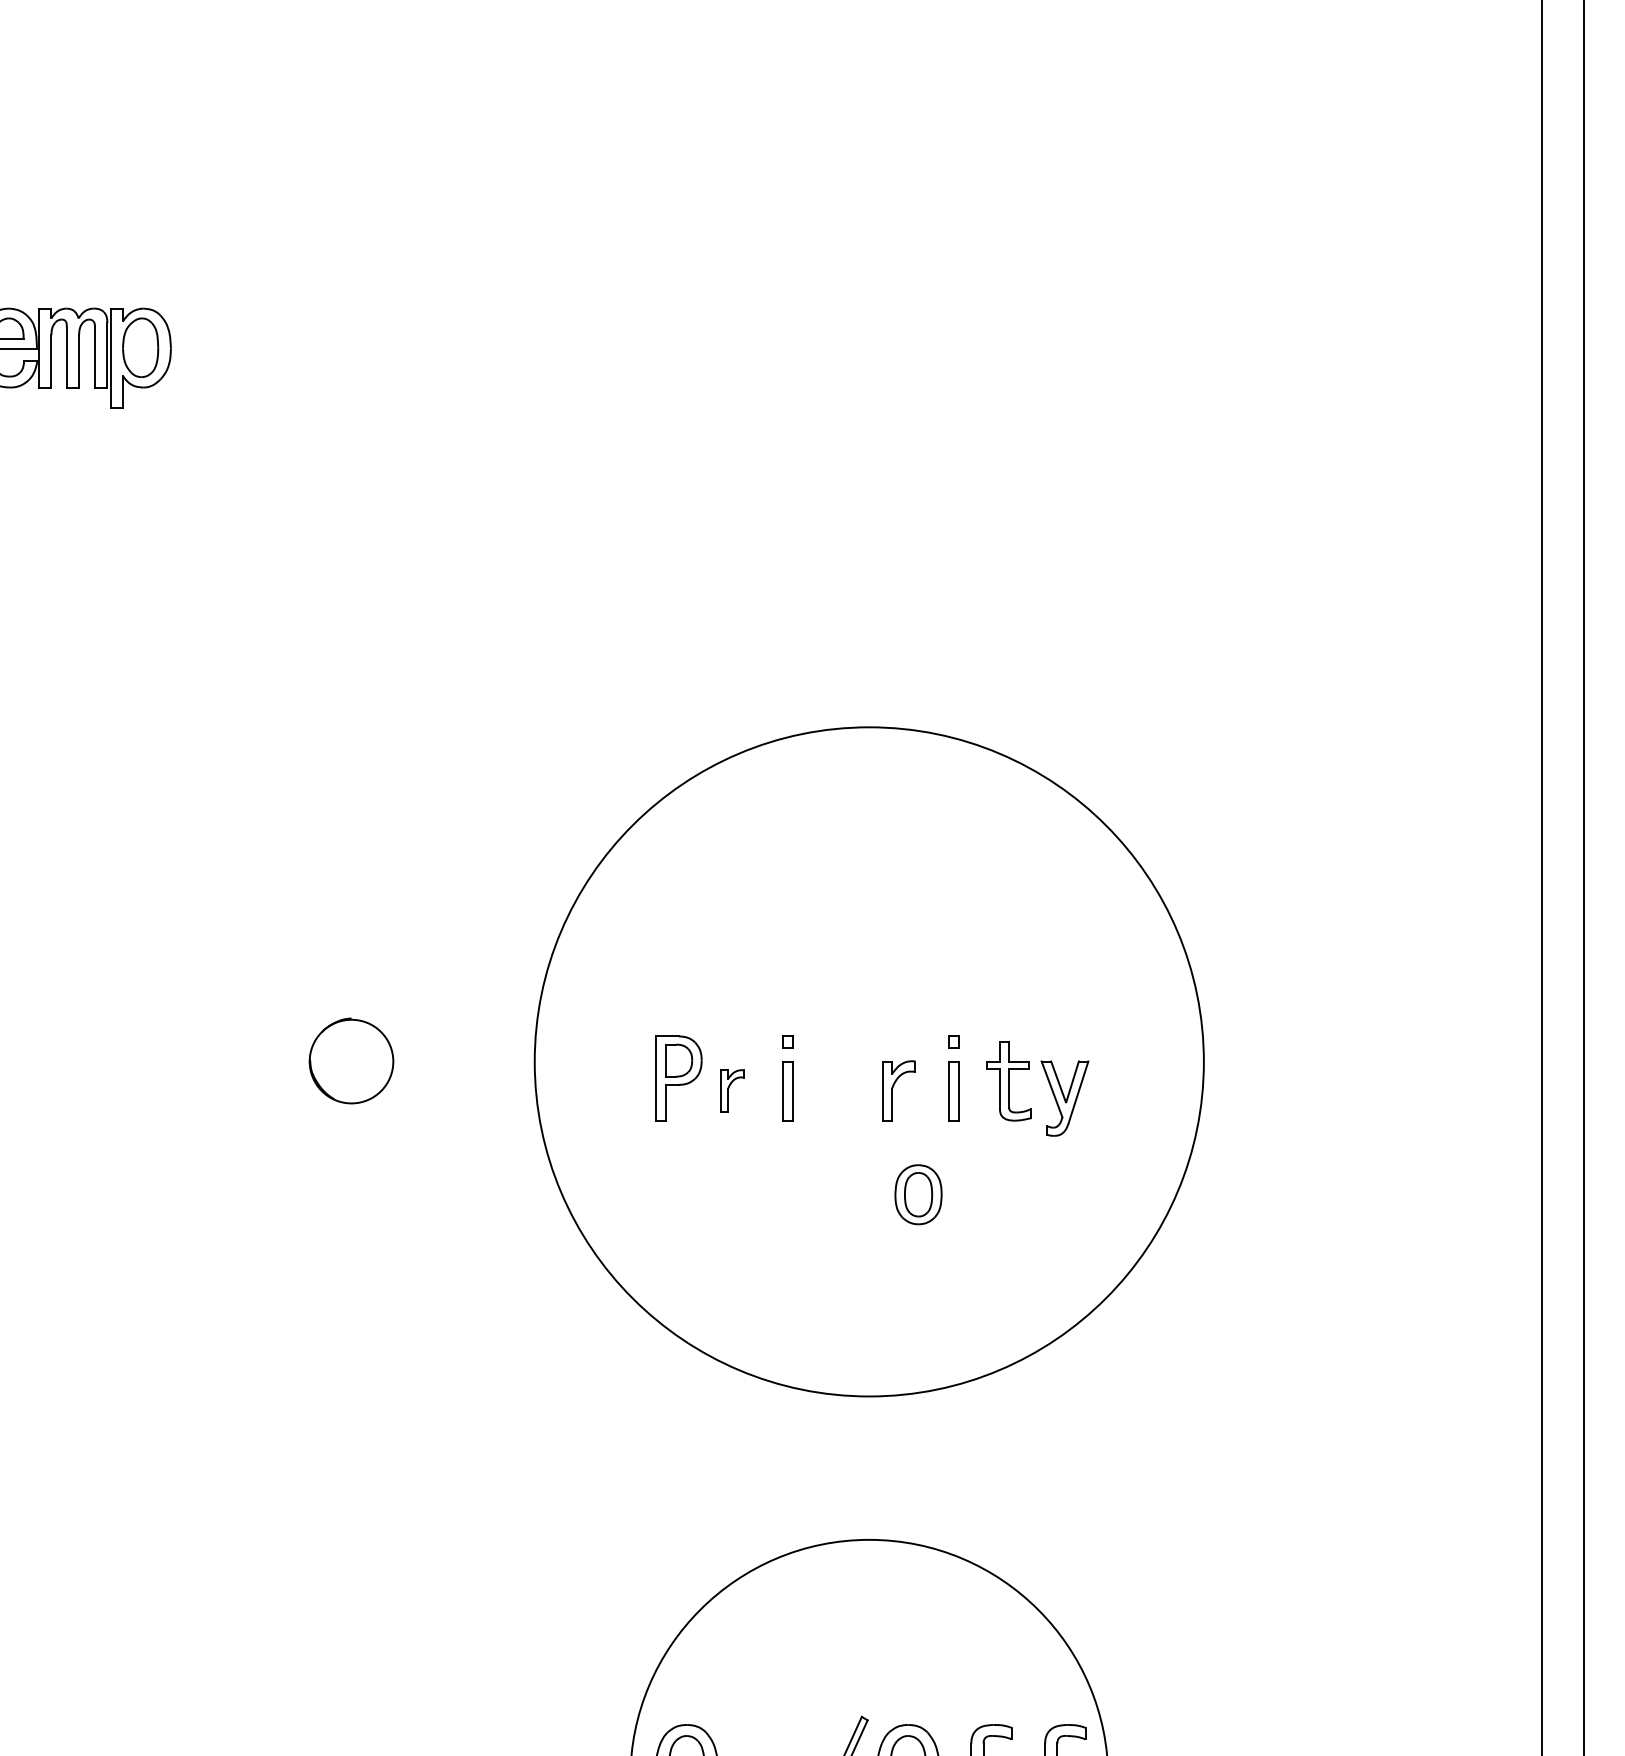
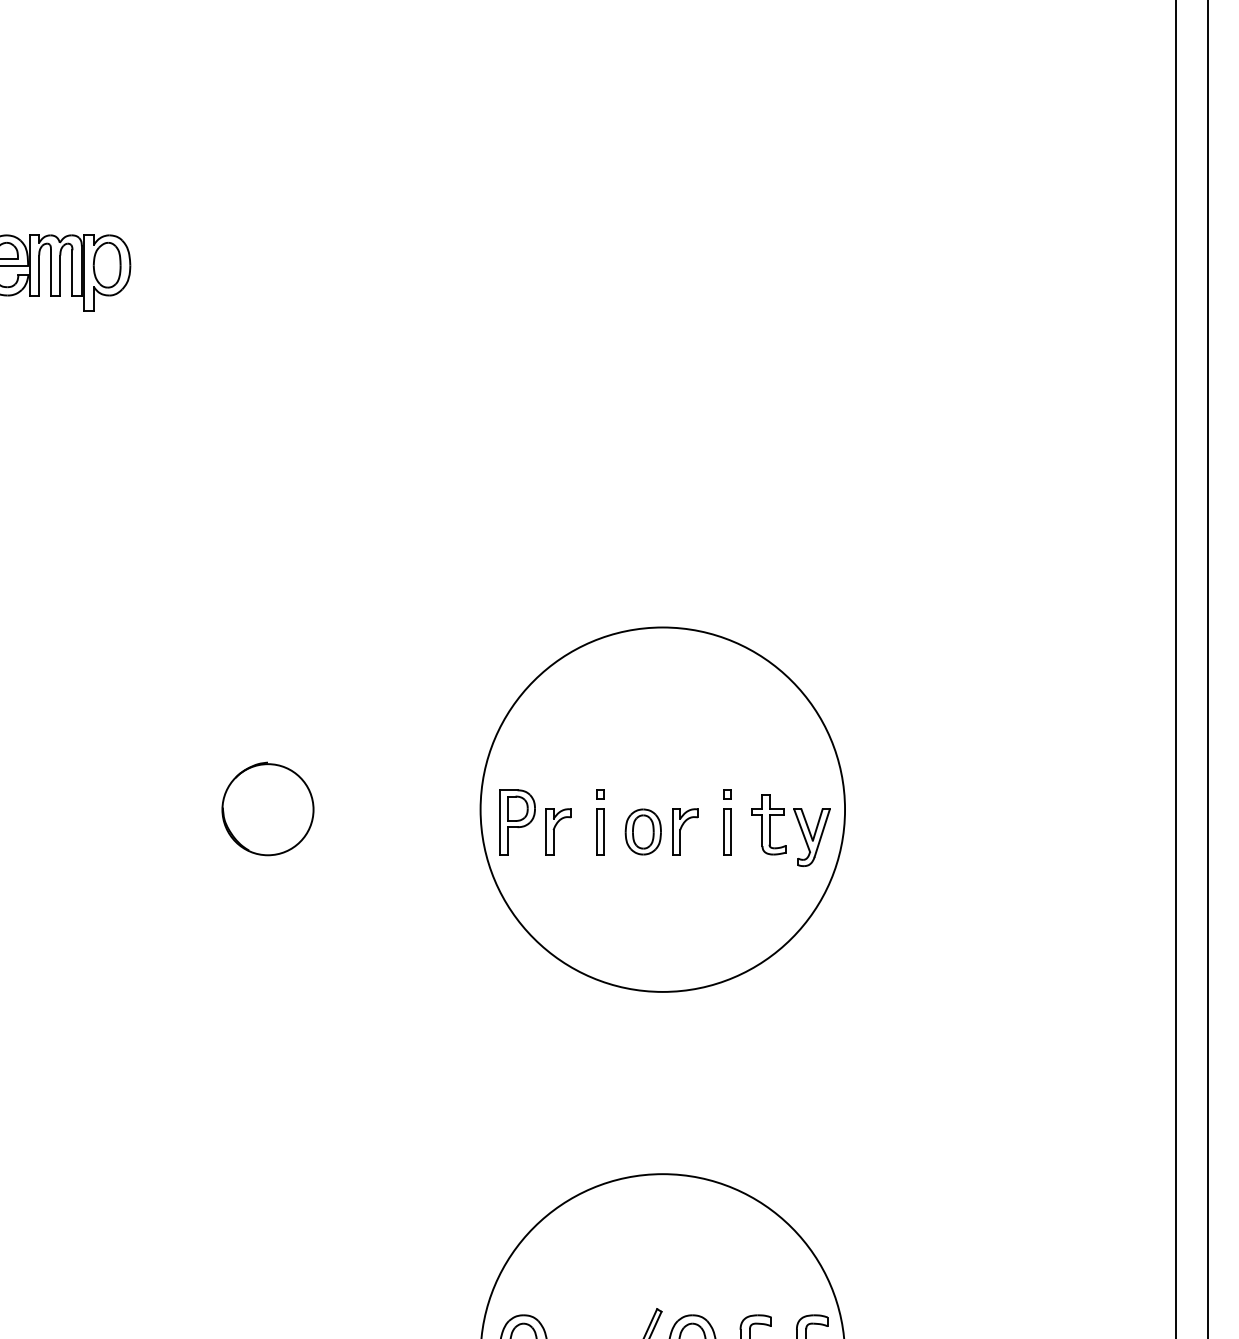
part: (350, 1060) -> (267, 808), size x1.43
circle: (868, 1061) -> (662, 809), size x0.71
part: (732, 1090) -> (558, 831), size x1.43
part: (917, 1194) -> (642, 831), moved

